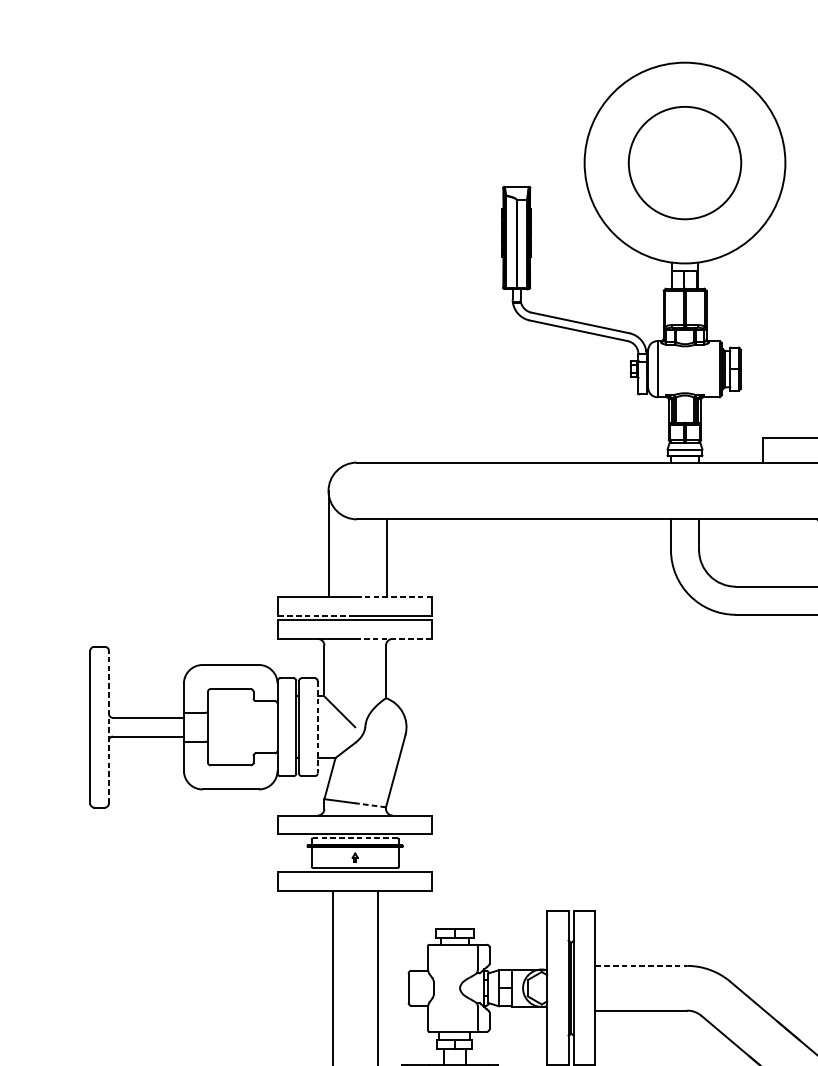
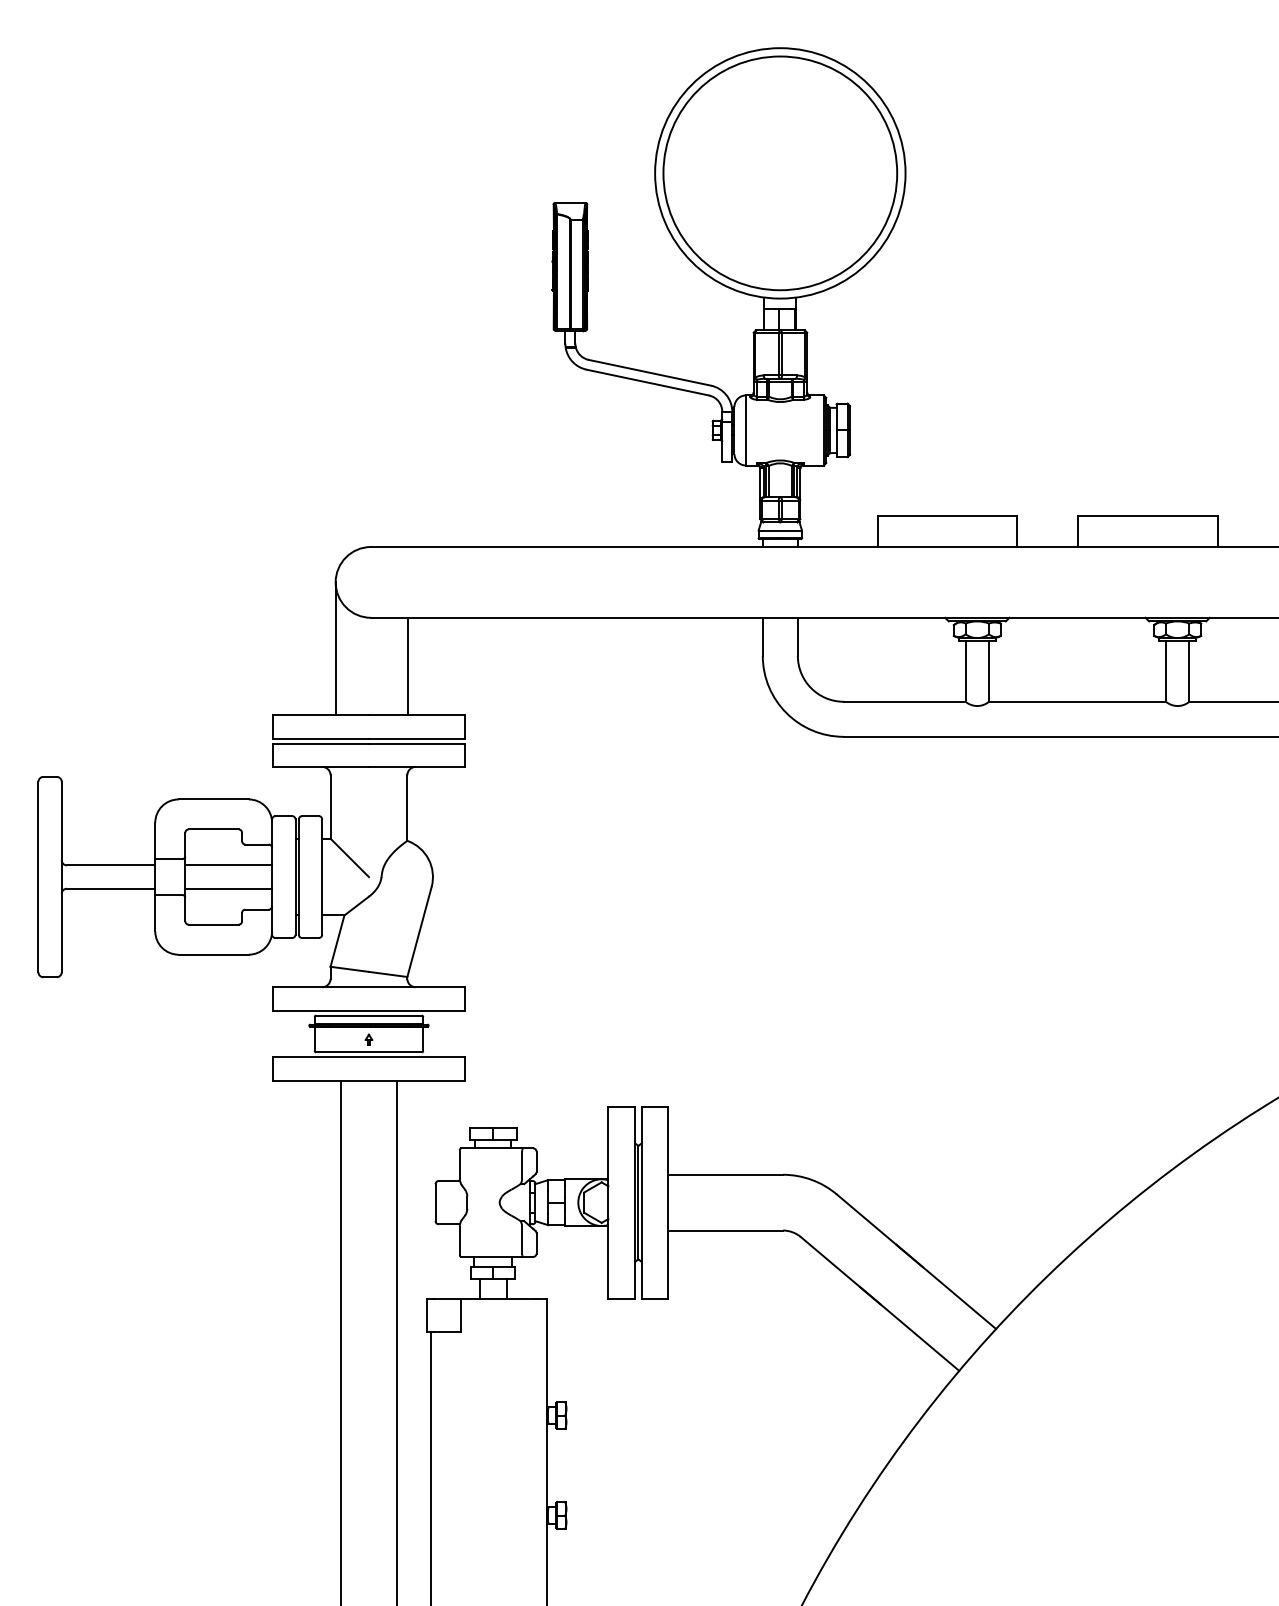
circle: (685, 163) -> (780, 173), size x1.67
line: (393, 597) -> (416, 715), dashed -> solid
line: (316, 616) -> (320, 738), dashed -> solid
line: (393, 638) -> (416, 766), dashed -> solid
line: (242, 717) -> (228, 865), added
line: (108, 726) -> (61, 876), dashed -> solid
line: (317, 727) -> (322, 877), dashed -> solid
line: (242, 736) -> (228, 888), added
line: (370, 805) -> (387, 974), dashed -> solid
line: (354, 838) -> (368, 1015), dashed -> solid
line: (641, 965) -> (726, 1174), dashed -> solid

